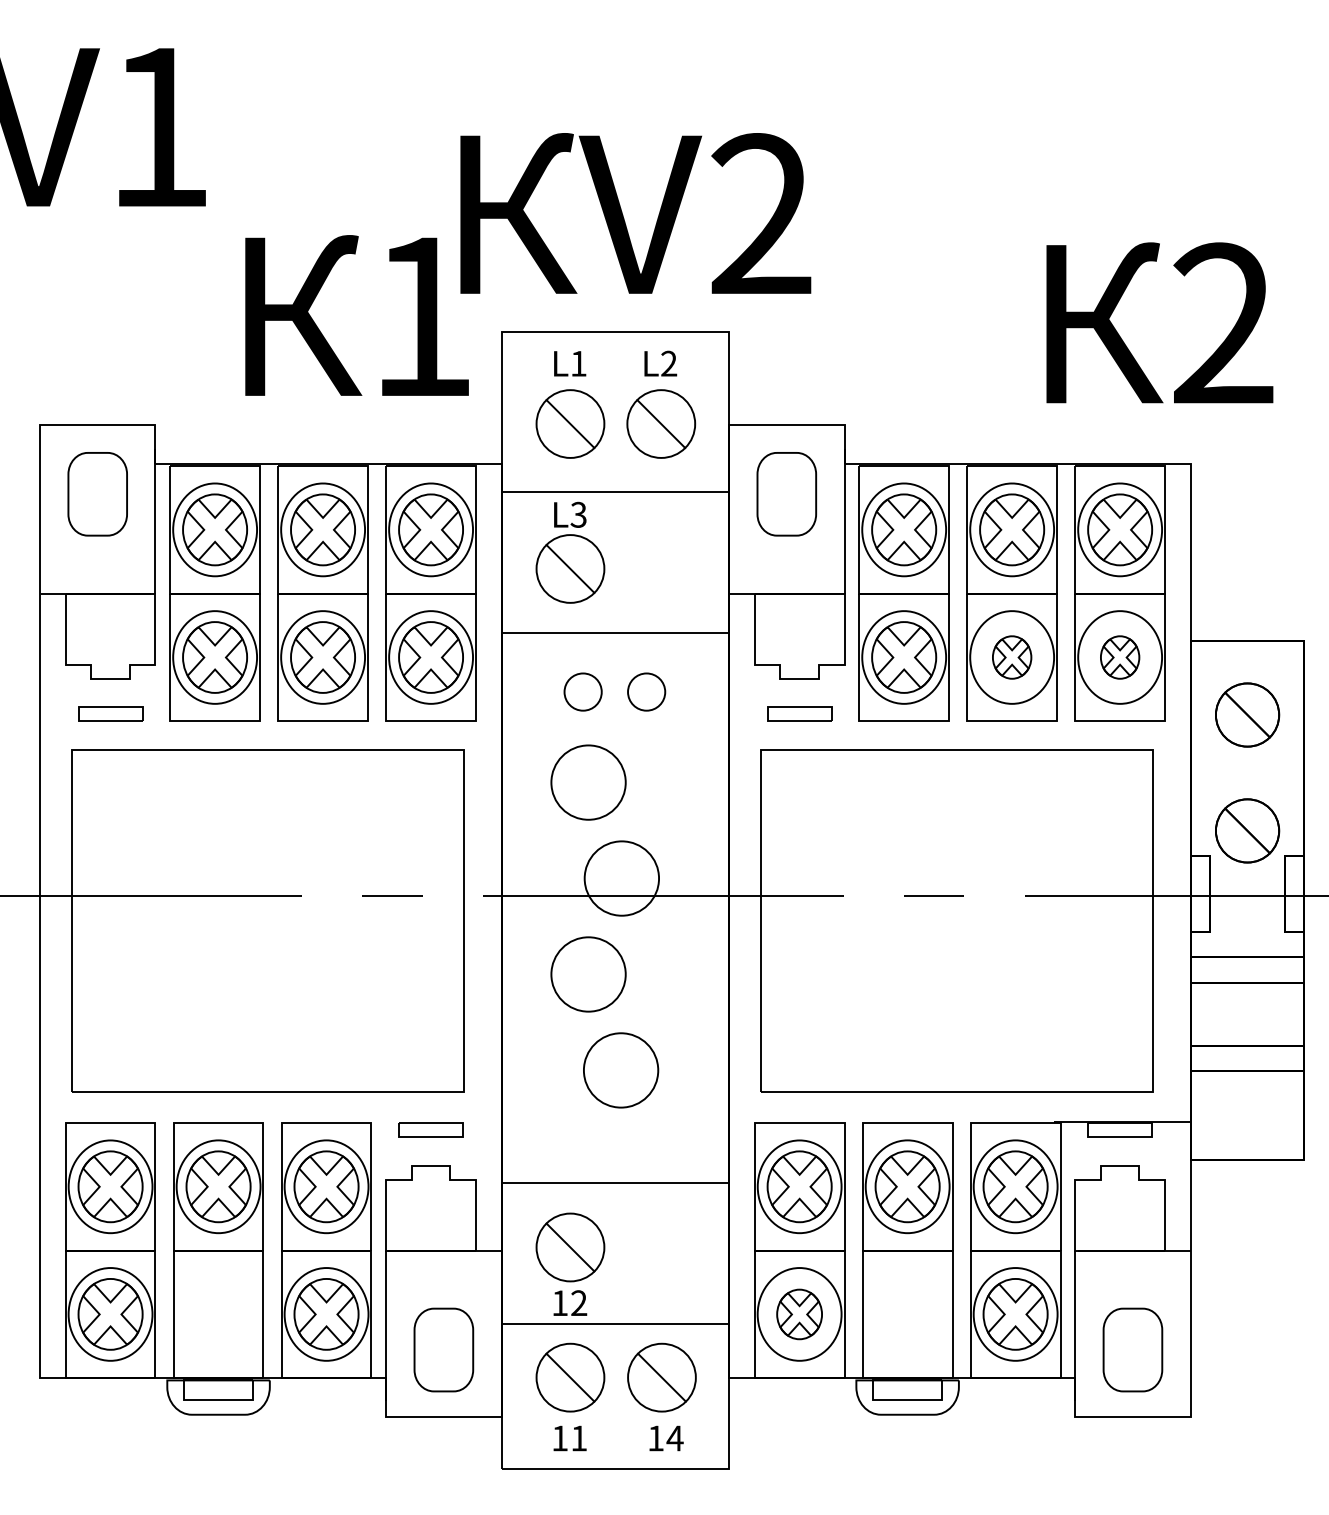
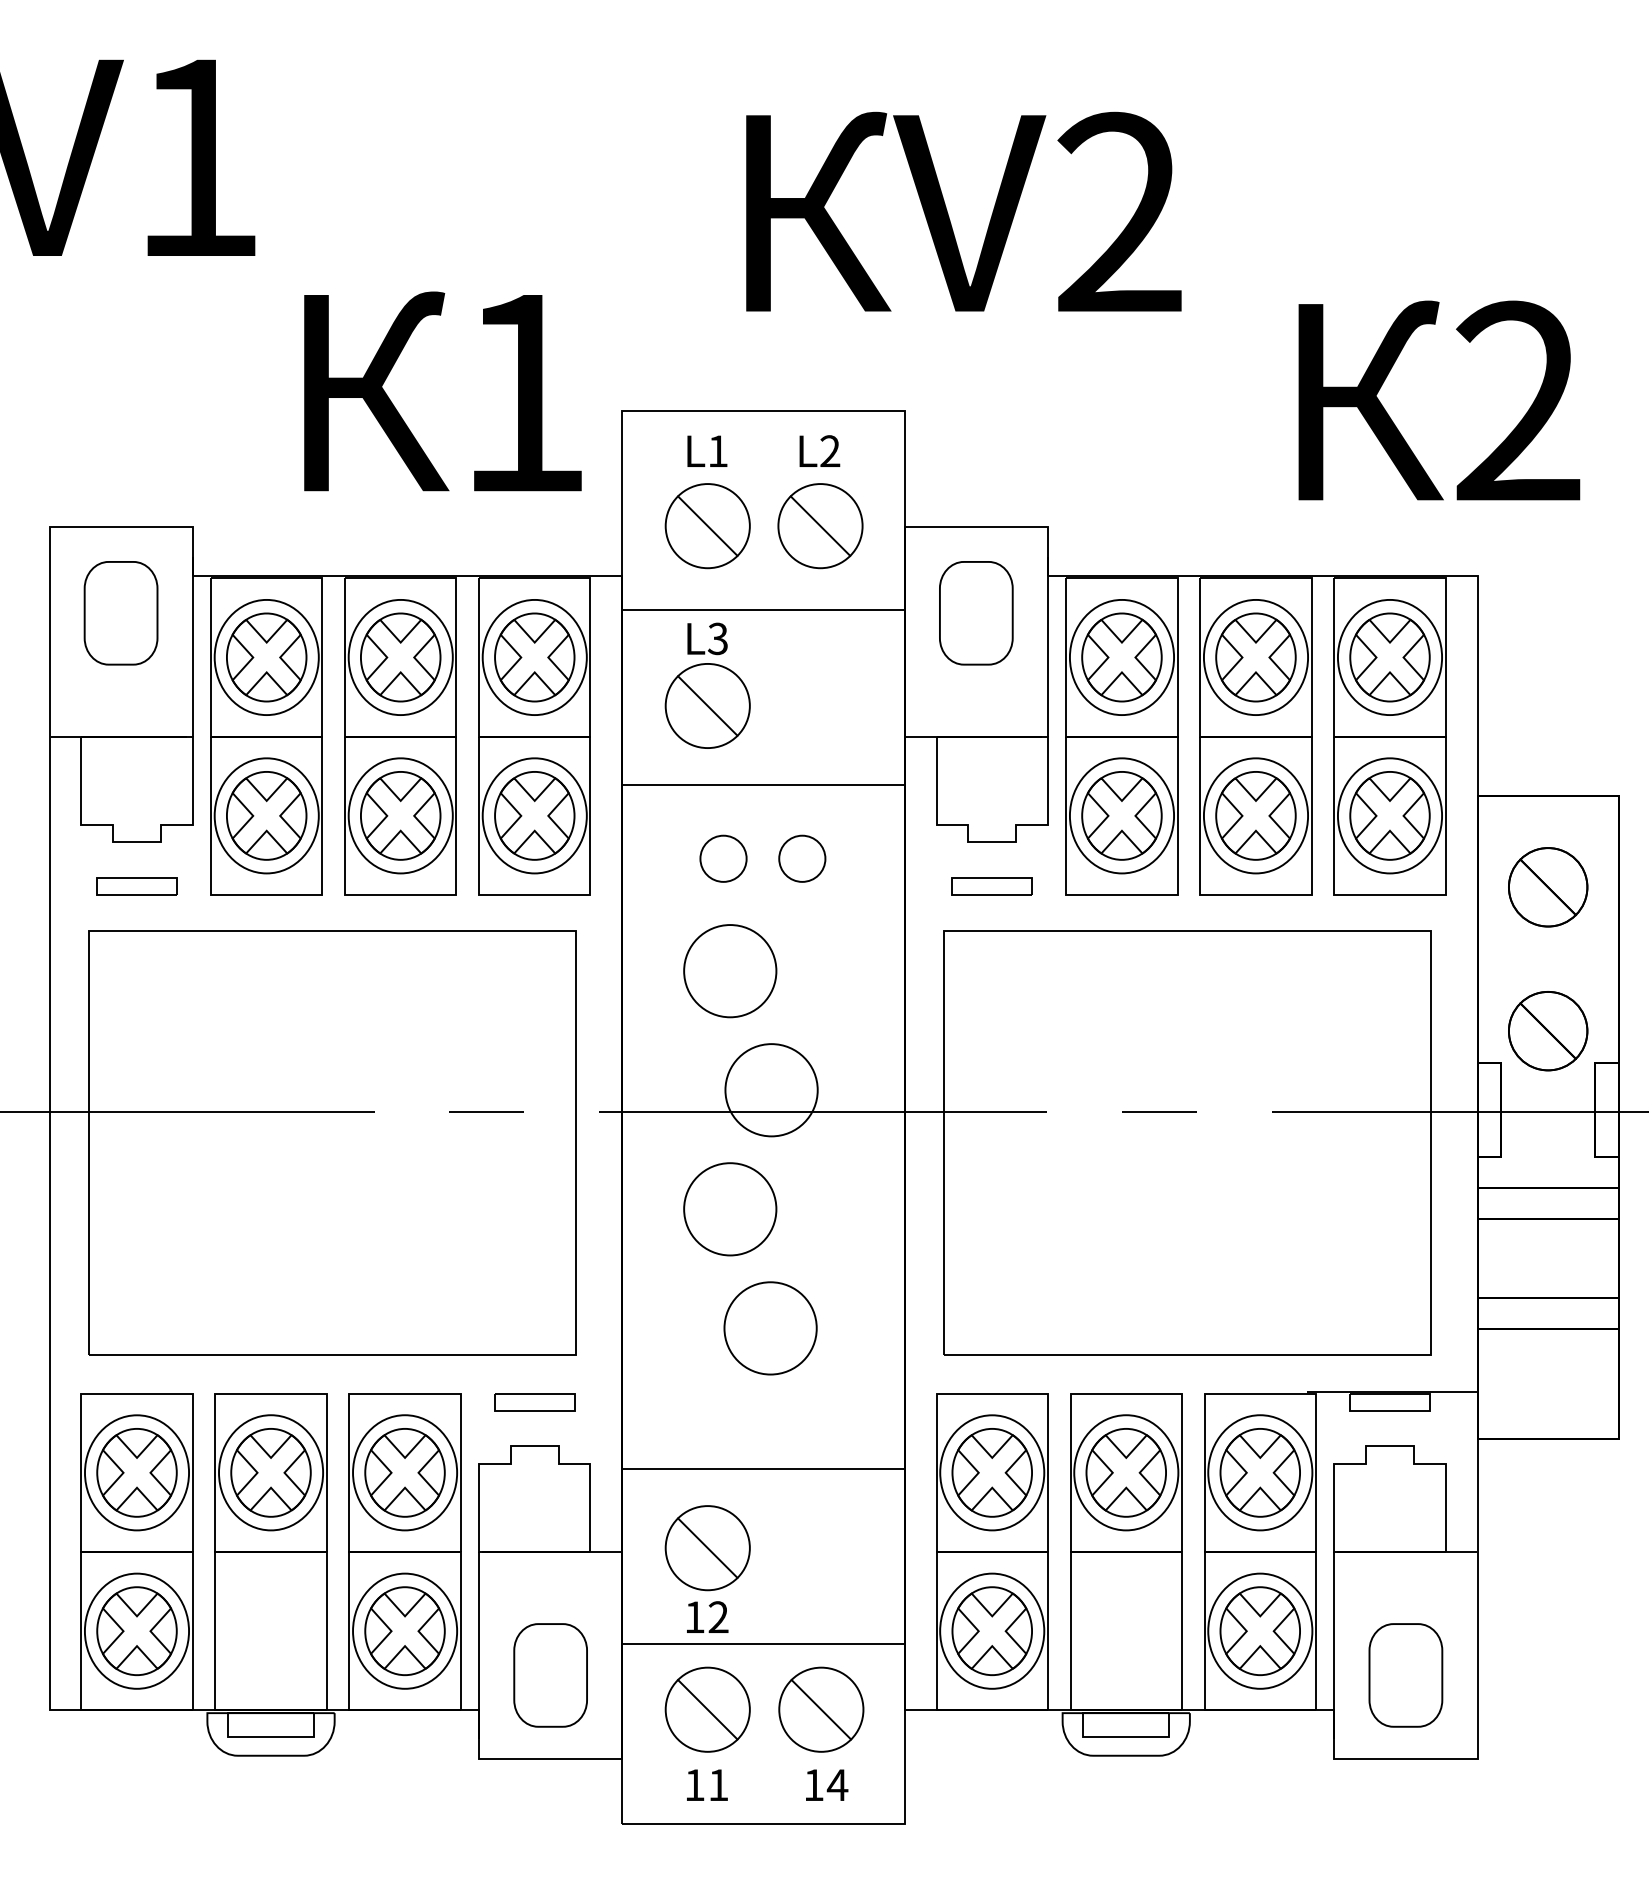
text: (635, 213) -> (963, 211), moved
part: (1011, 657) -> (1255, 815), size x1.67
part: (1119, 657) -> (1389, 815), size x1.67
part: (799, 1314) -> (991, 1631), size x1.43

